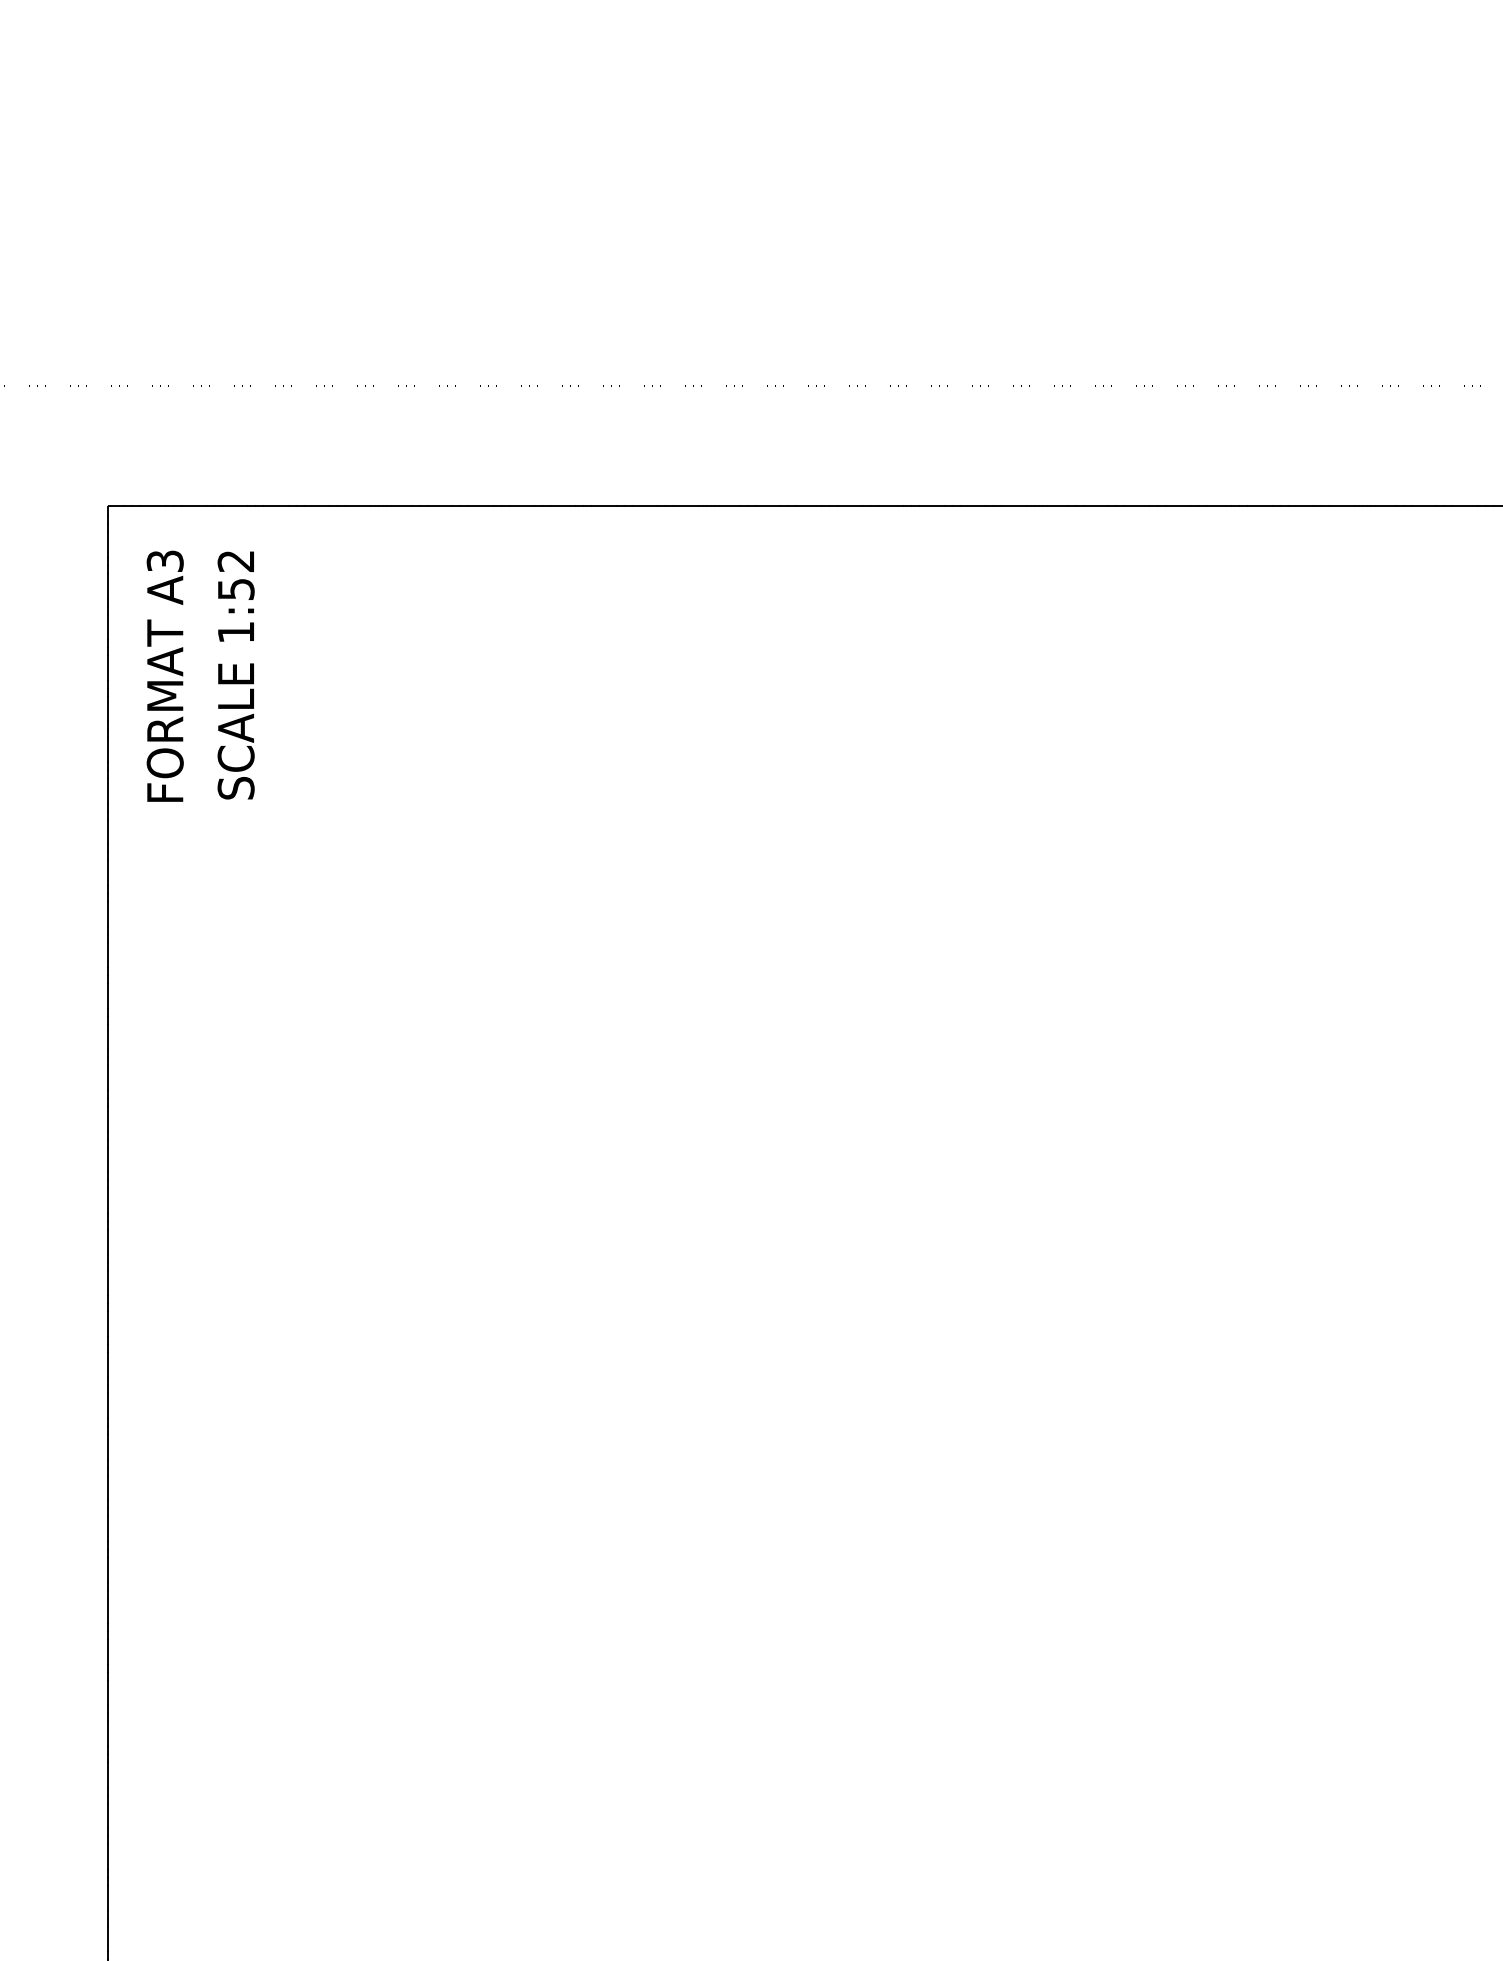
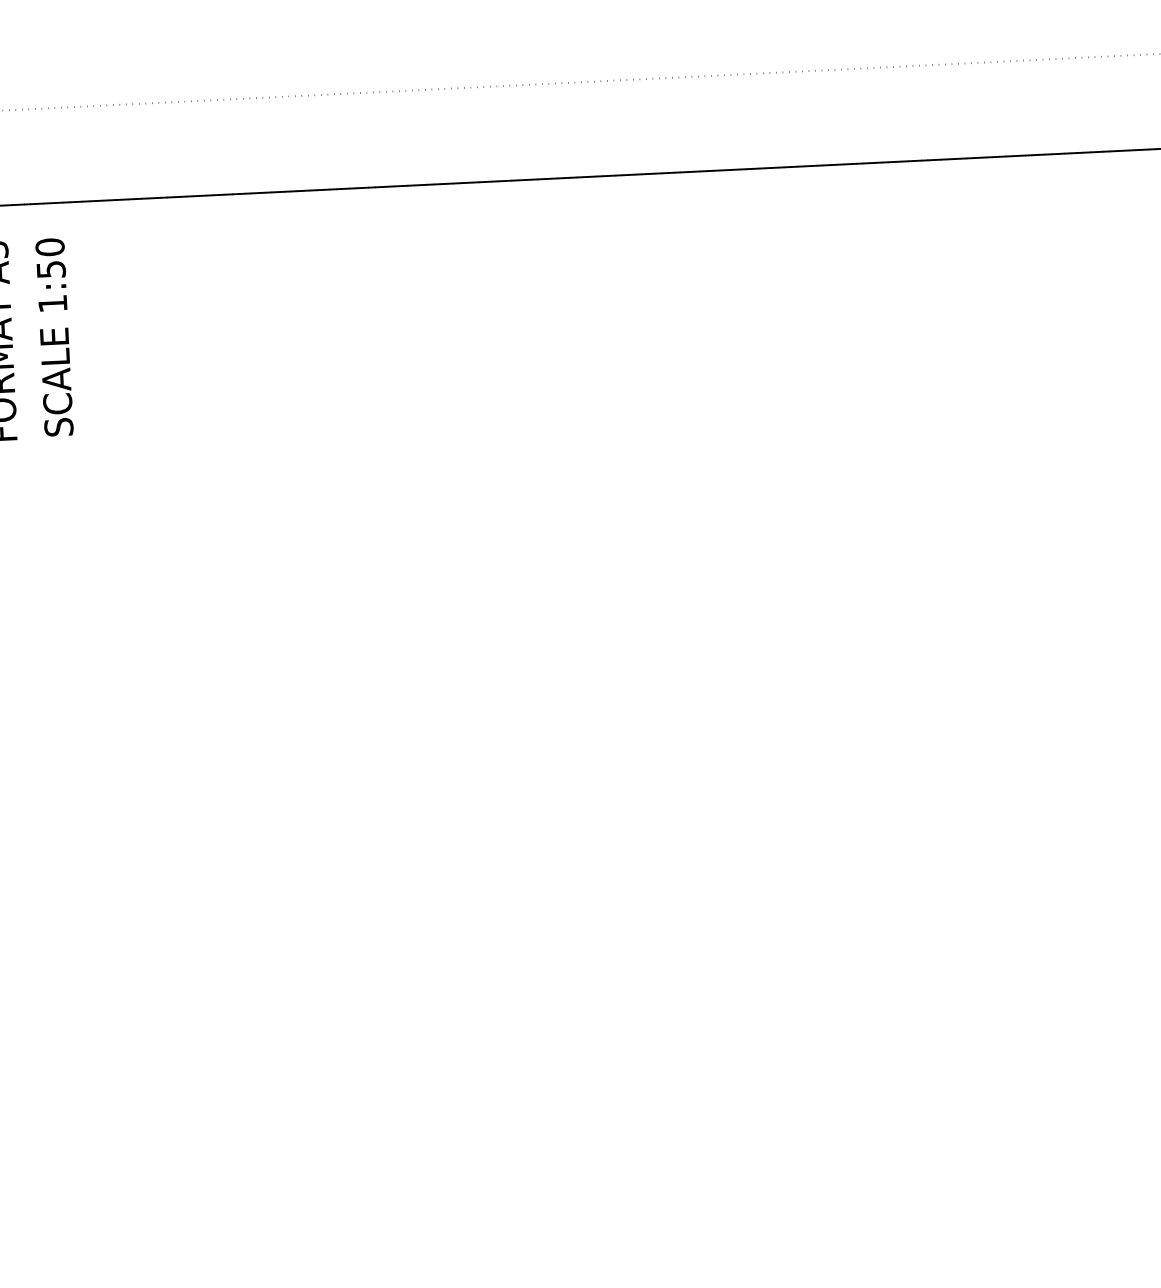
text: (235, 561) -> (49, 247), 1:52 -> 1:50

